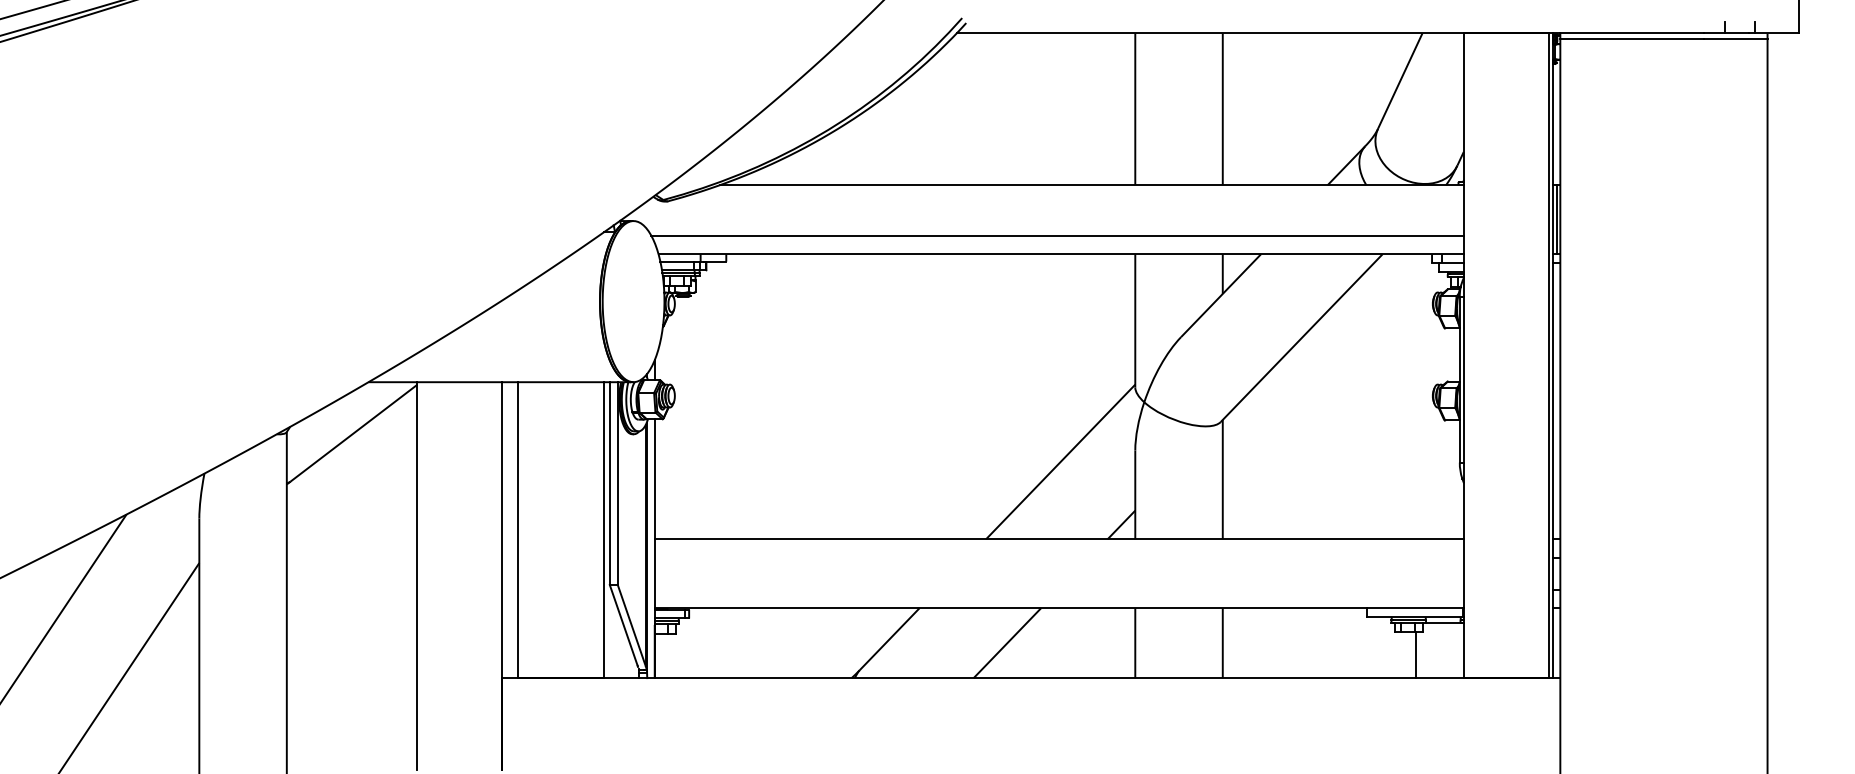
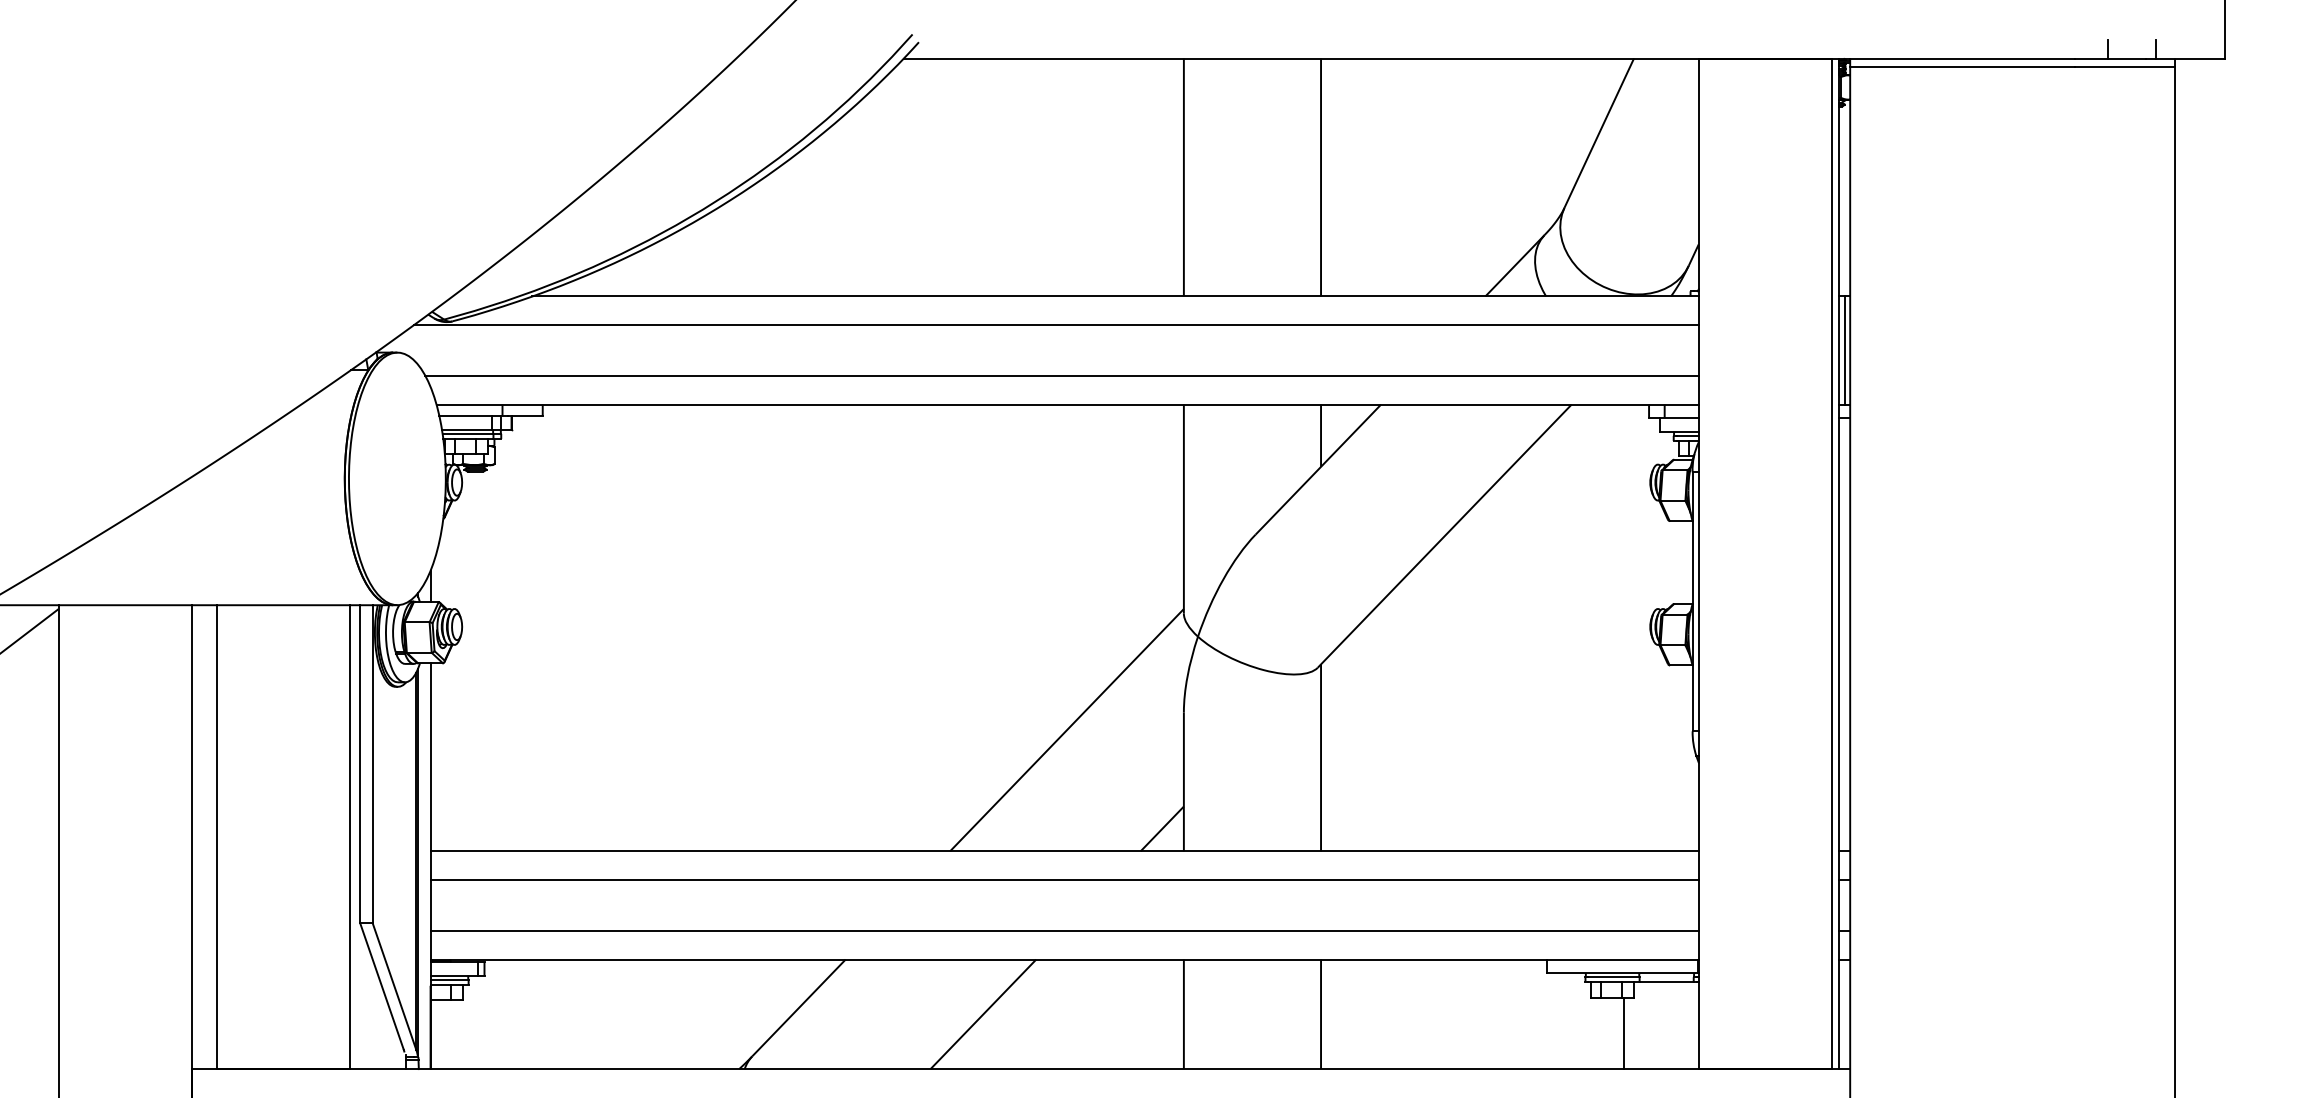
line: (1053, 203) -> (1055, 325), added
line: (1058, 557) -> (1063, 880), added
line: (1058, 589) -> (1063, 930), added

